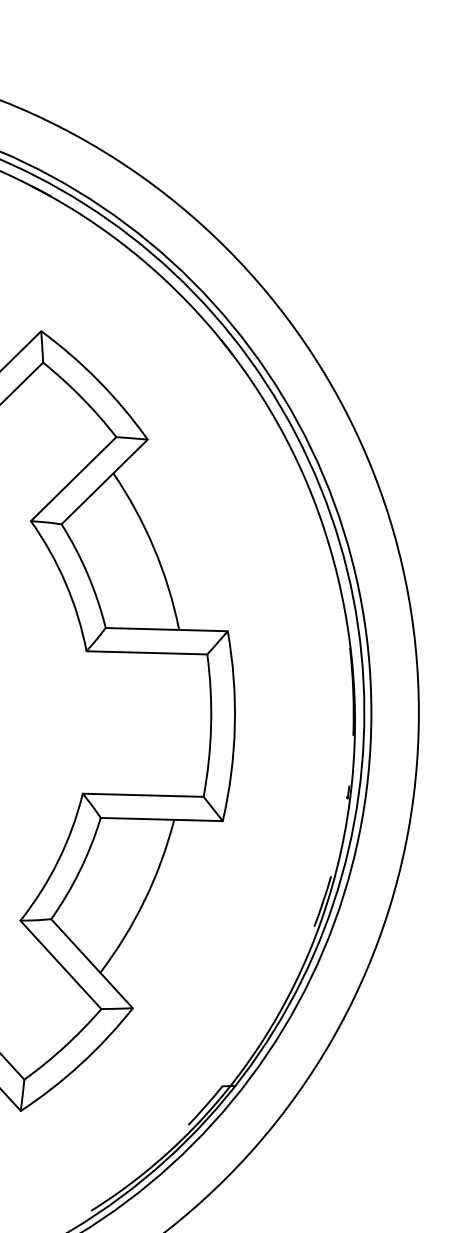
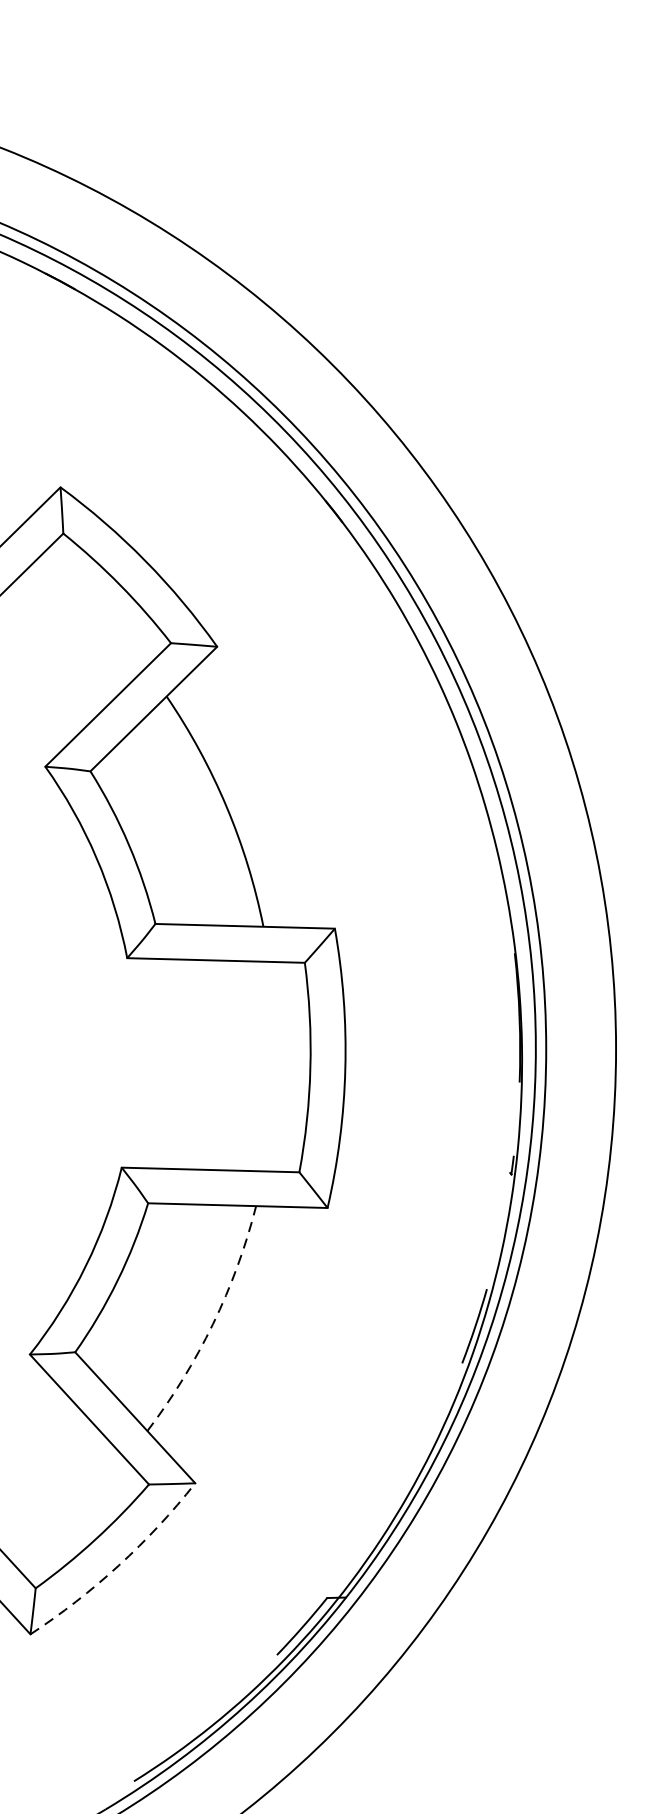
arc: (144, 900) -> (212, 1324), solid -> dashed
arc: (80, 1064) -> (118, 1566), solid -> dashed

